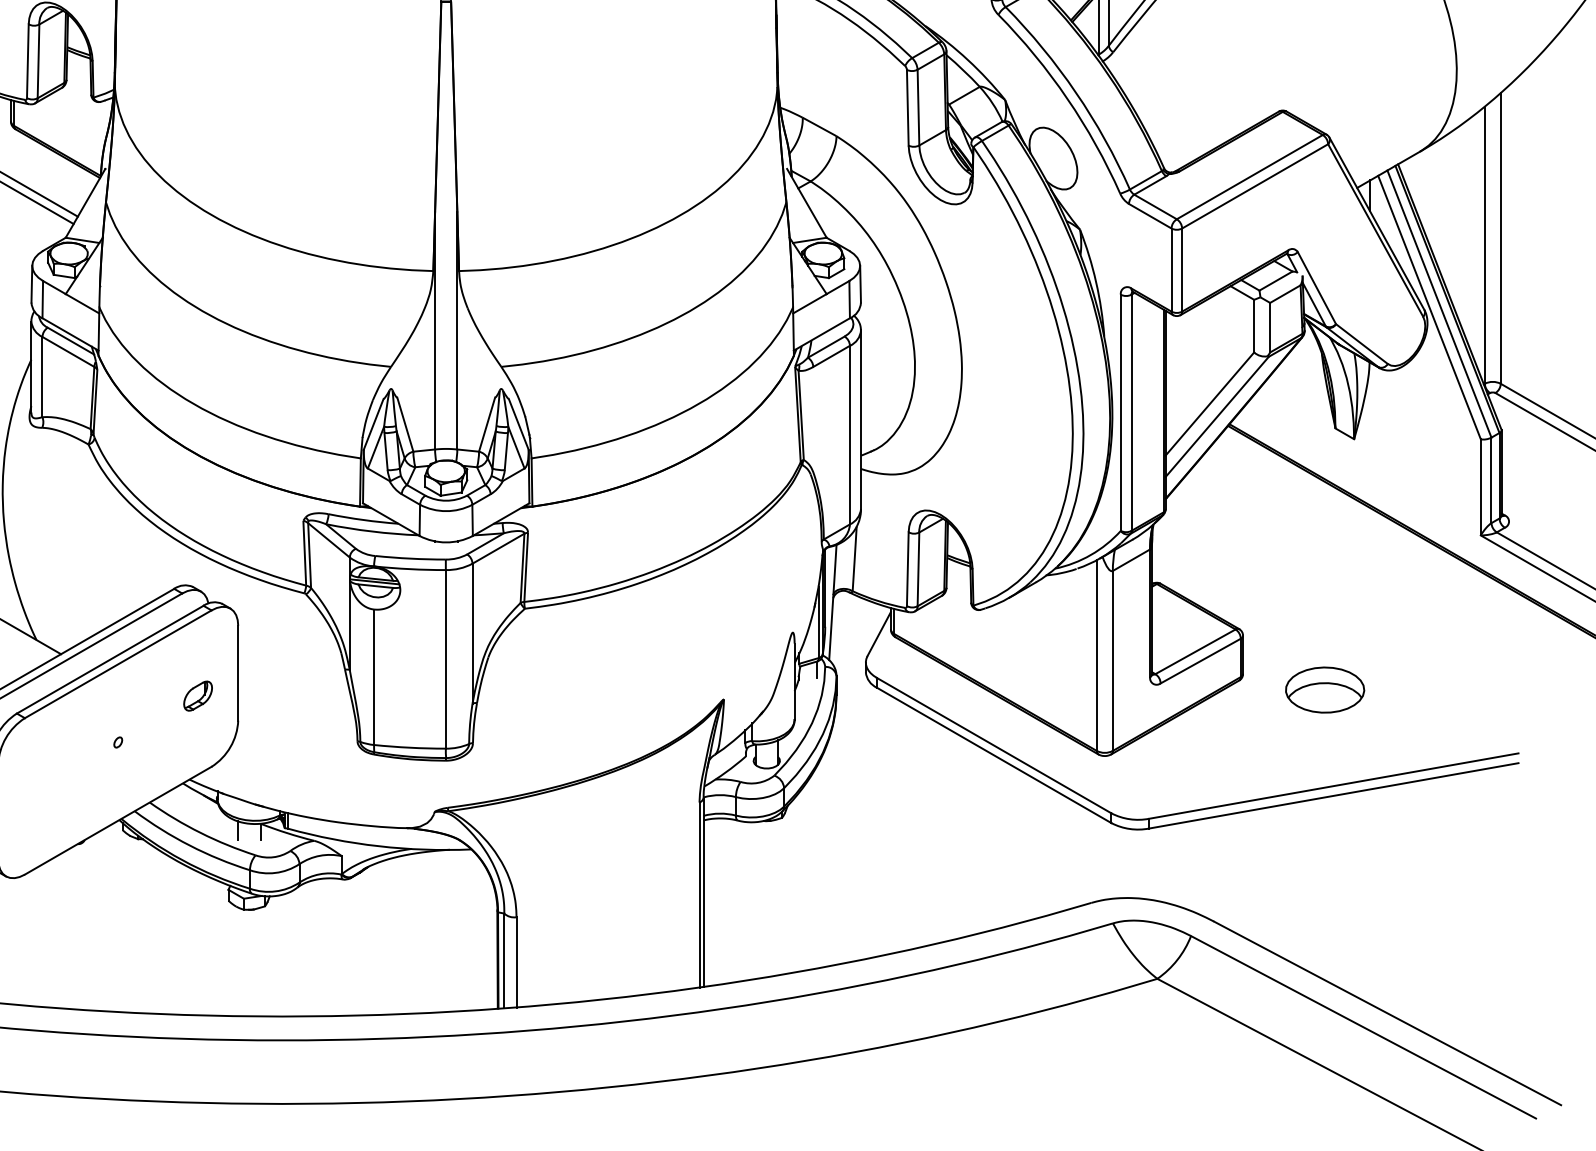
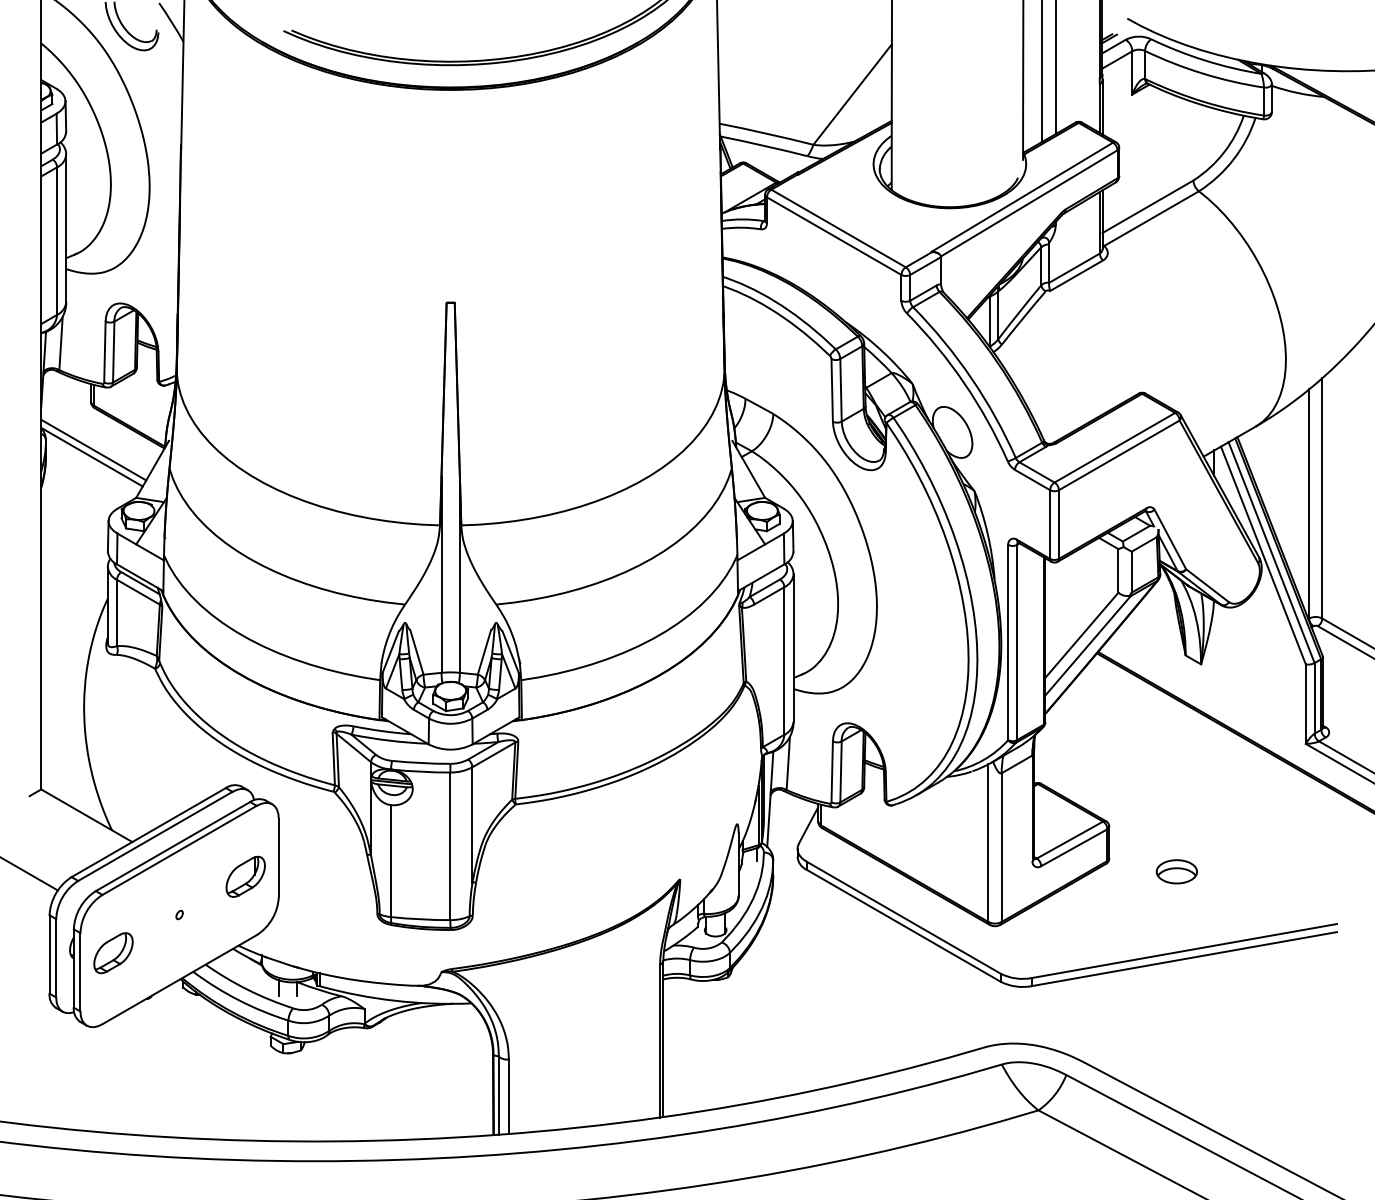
part: (1324, 689) -> (1176, 871), size x0.62
part: (197, 695) -> (245, 876), size x1.67
part: (38, 789) -> (113, 953), added

